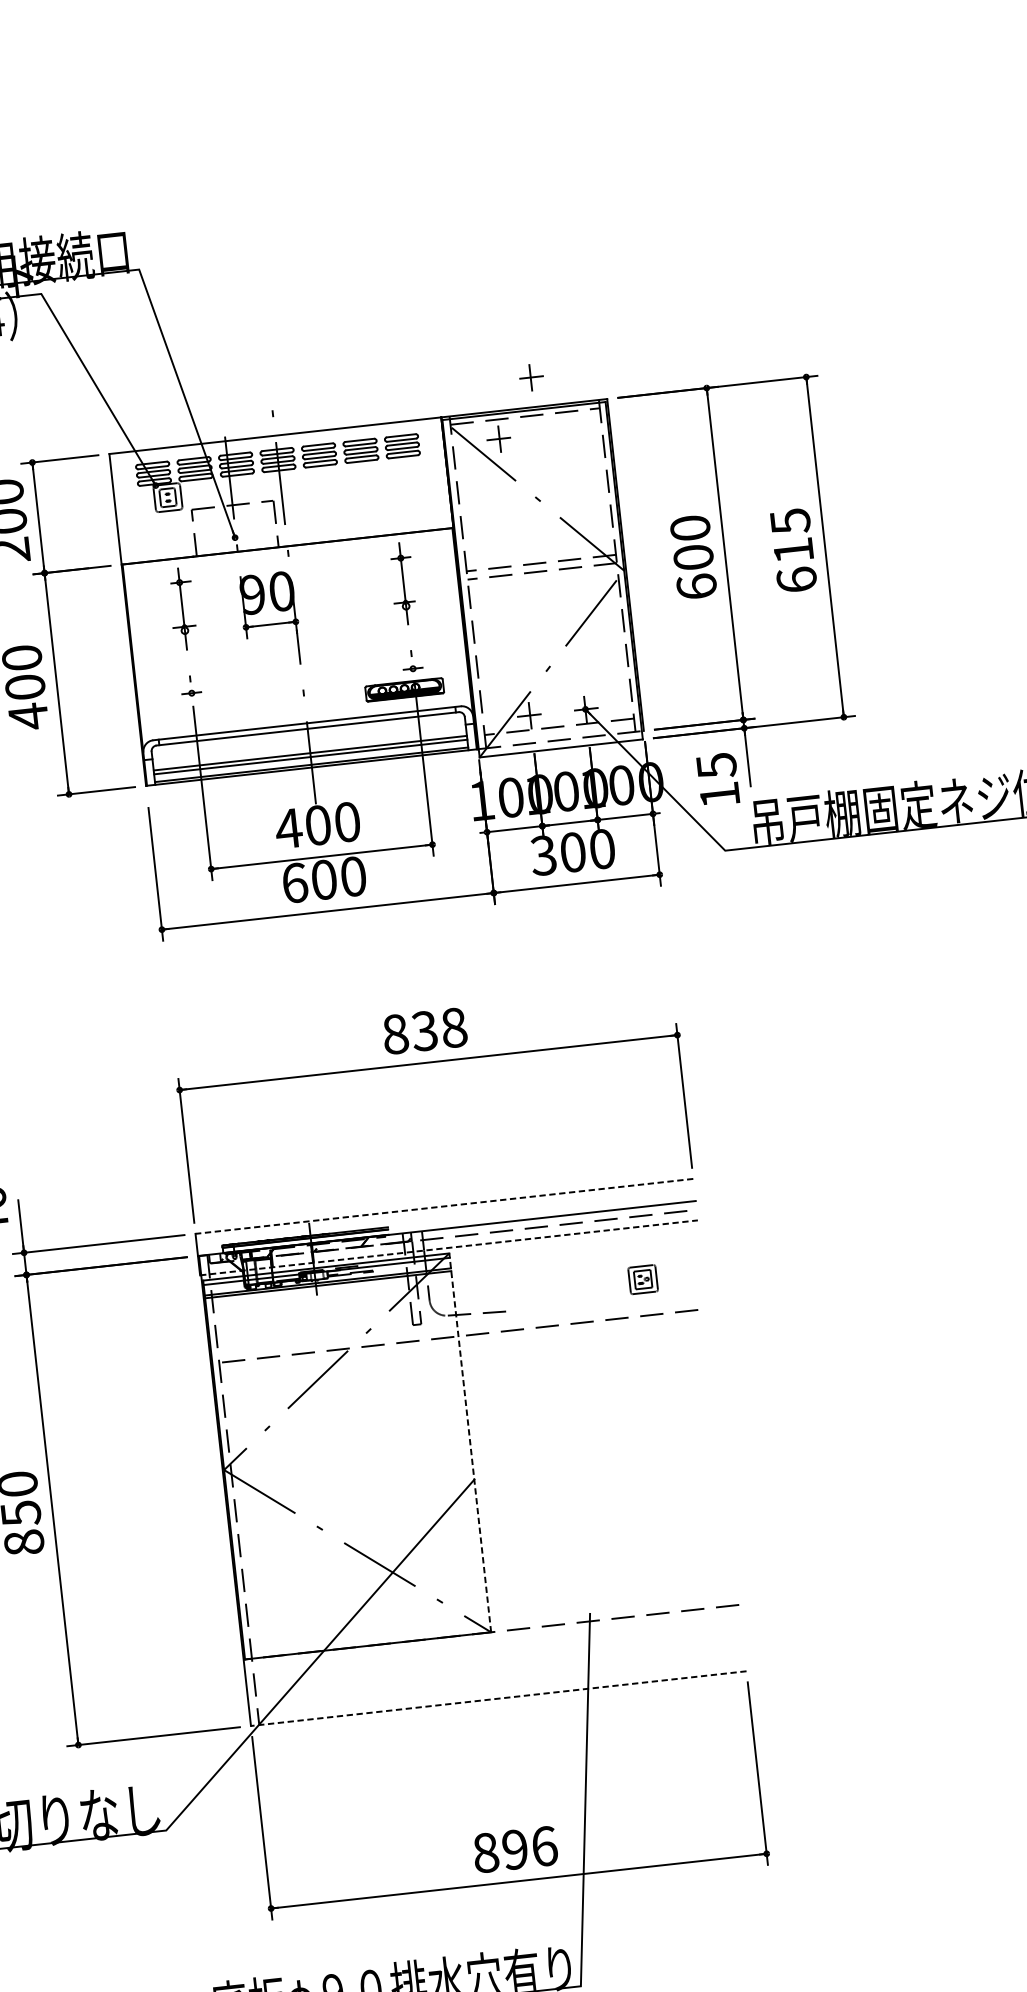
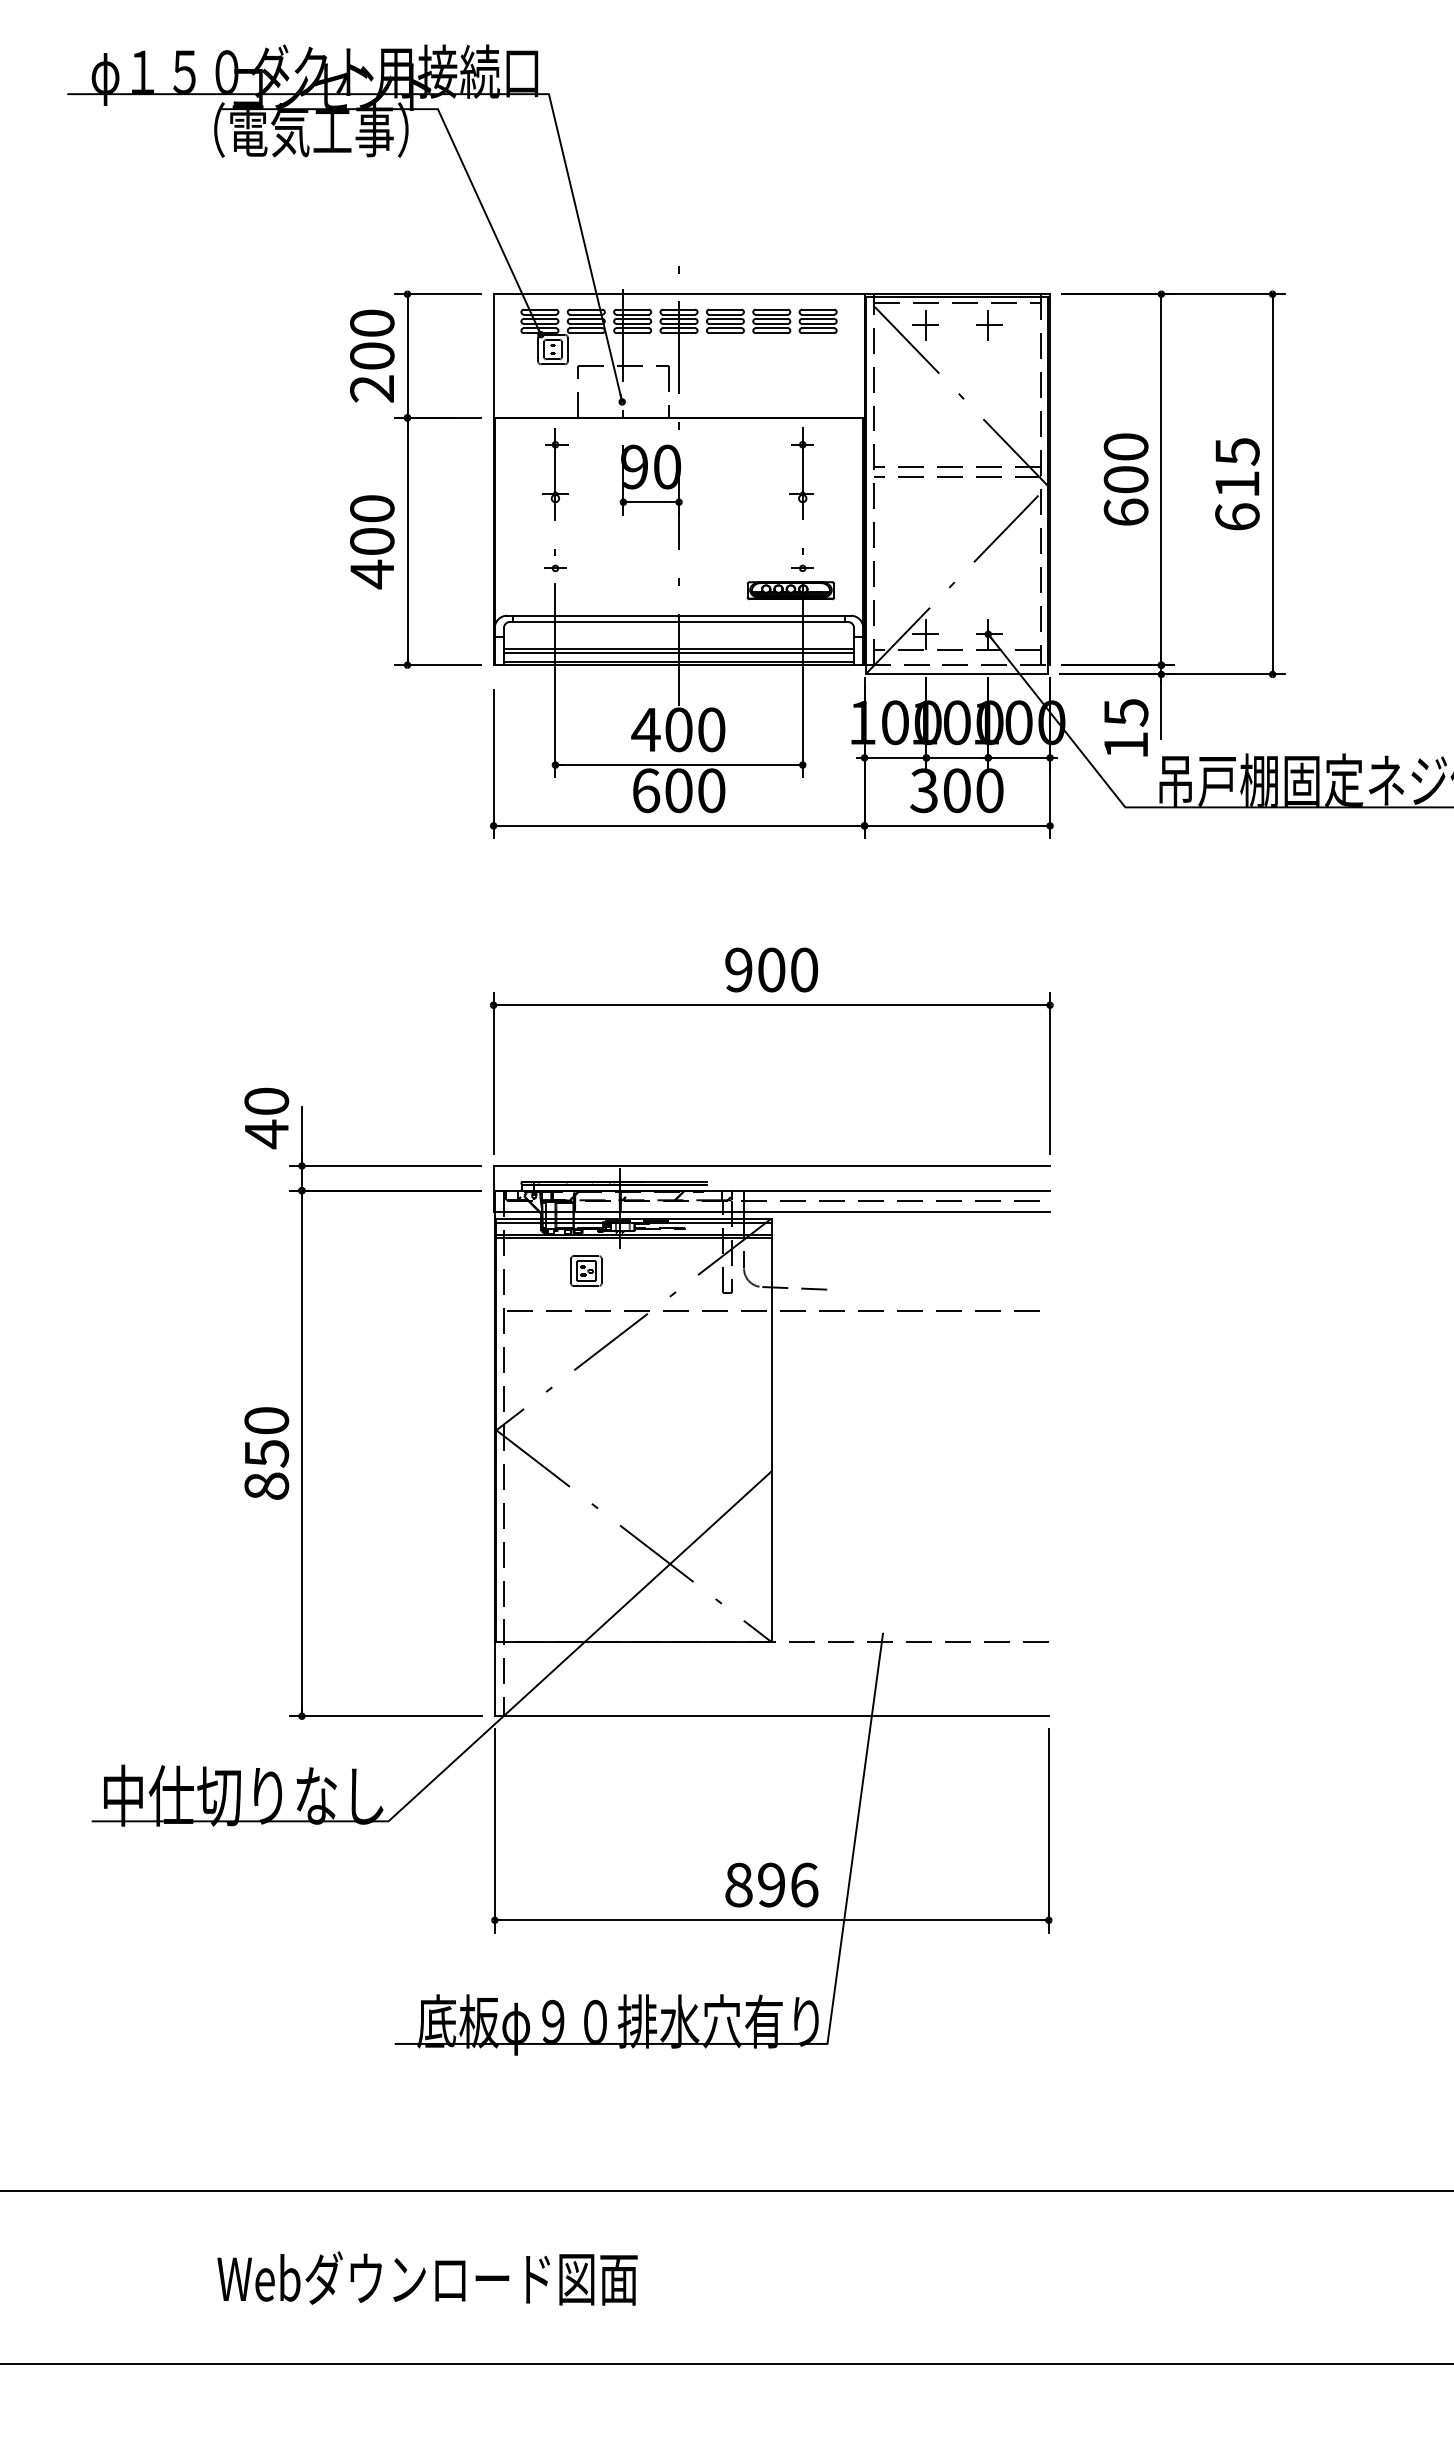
part: (531, 377) -> (989, 325), moved
text: (424, 1030) -> (771, 969), 838 -> 900
line: (444, 1205) -> (771, 1165), dashed -> solid
line: (449, 1247) -> (772, 1212), dashed -> solid
part: (643, 1279) -> (586, 1270), moved
line: (470, 1443) -> (771, 1430), dashed -> solid
line: (498, 1698) -> (771, 1716), dashed -> solid

